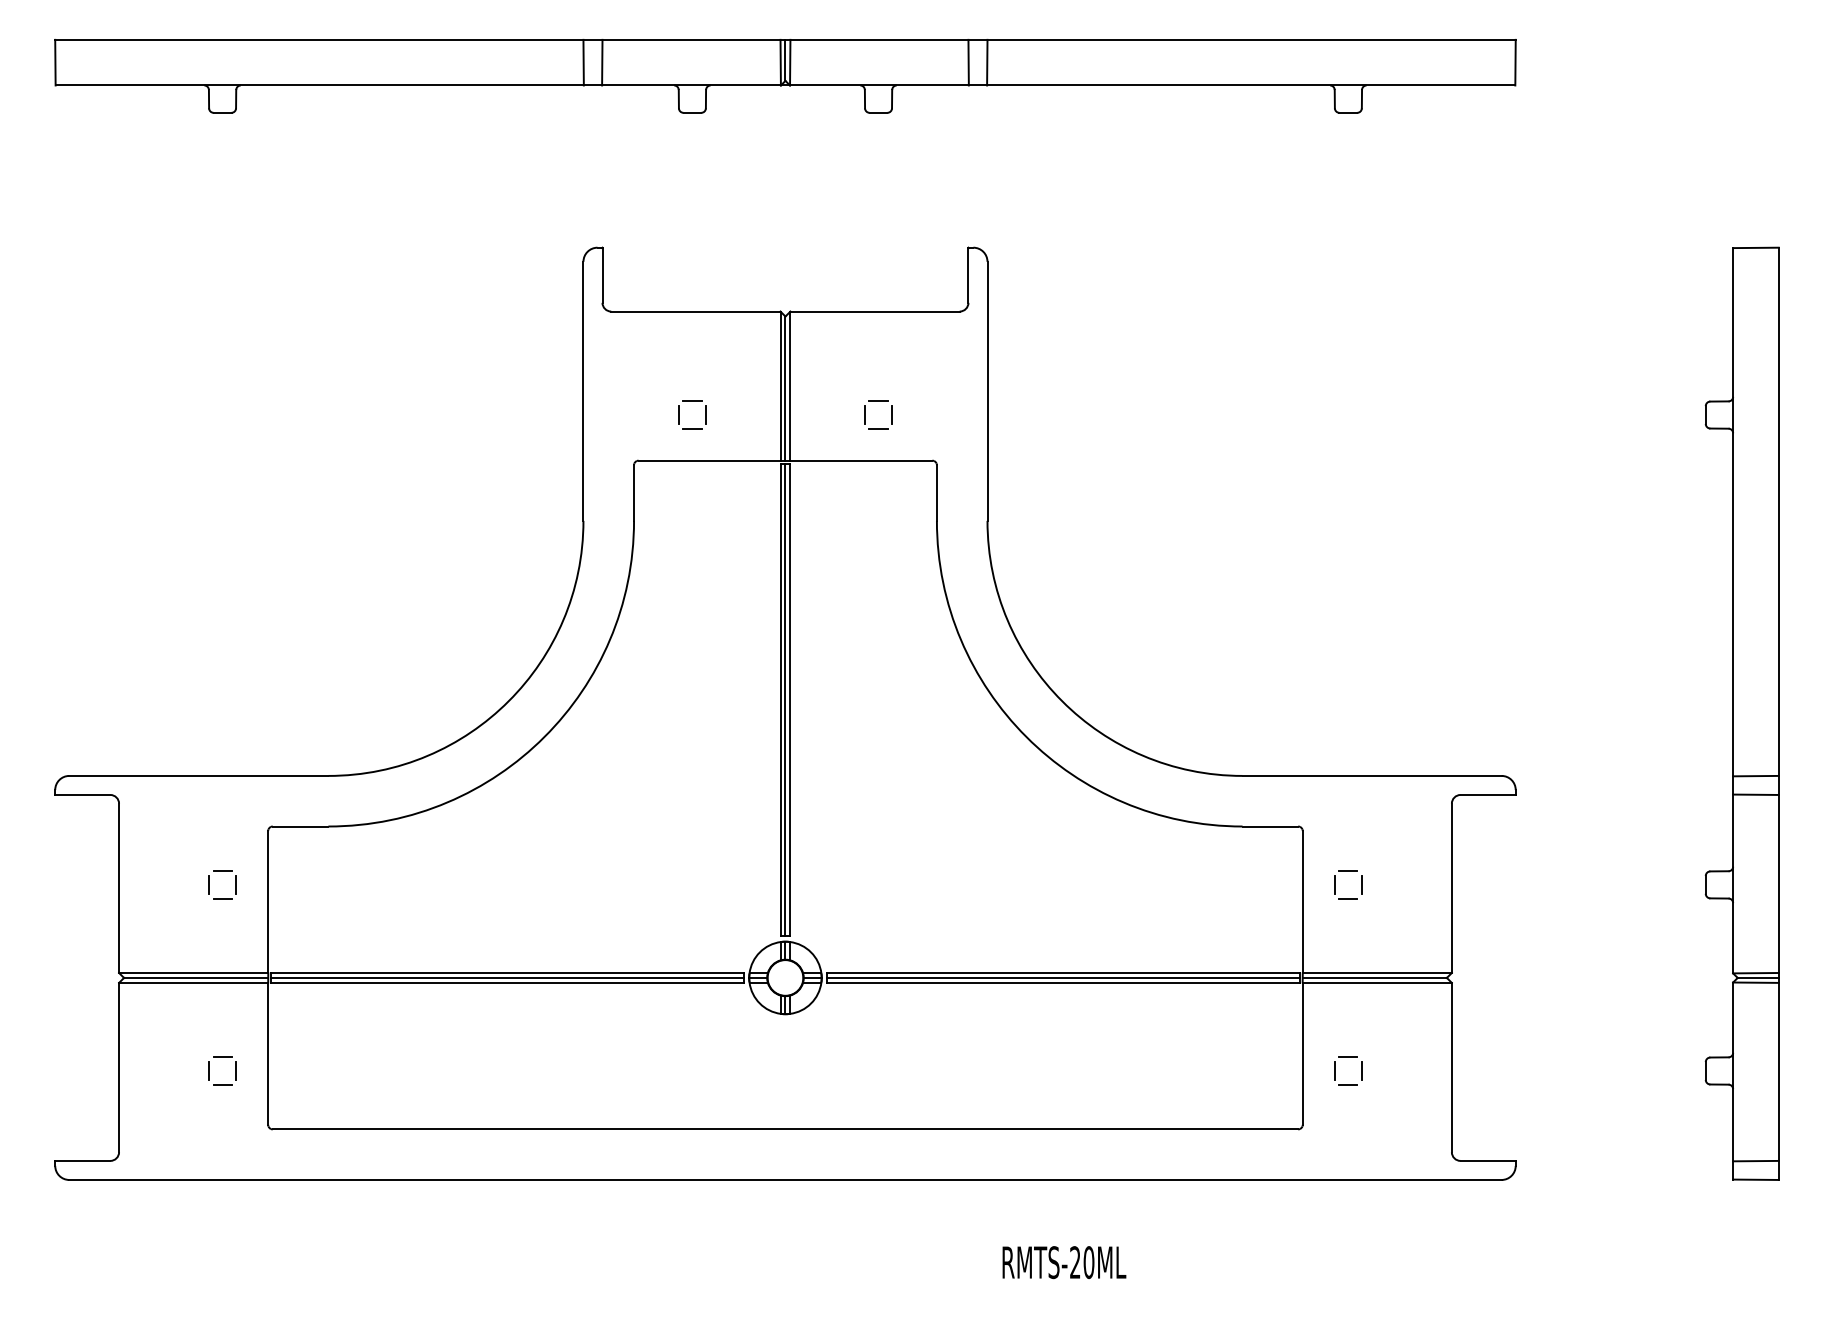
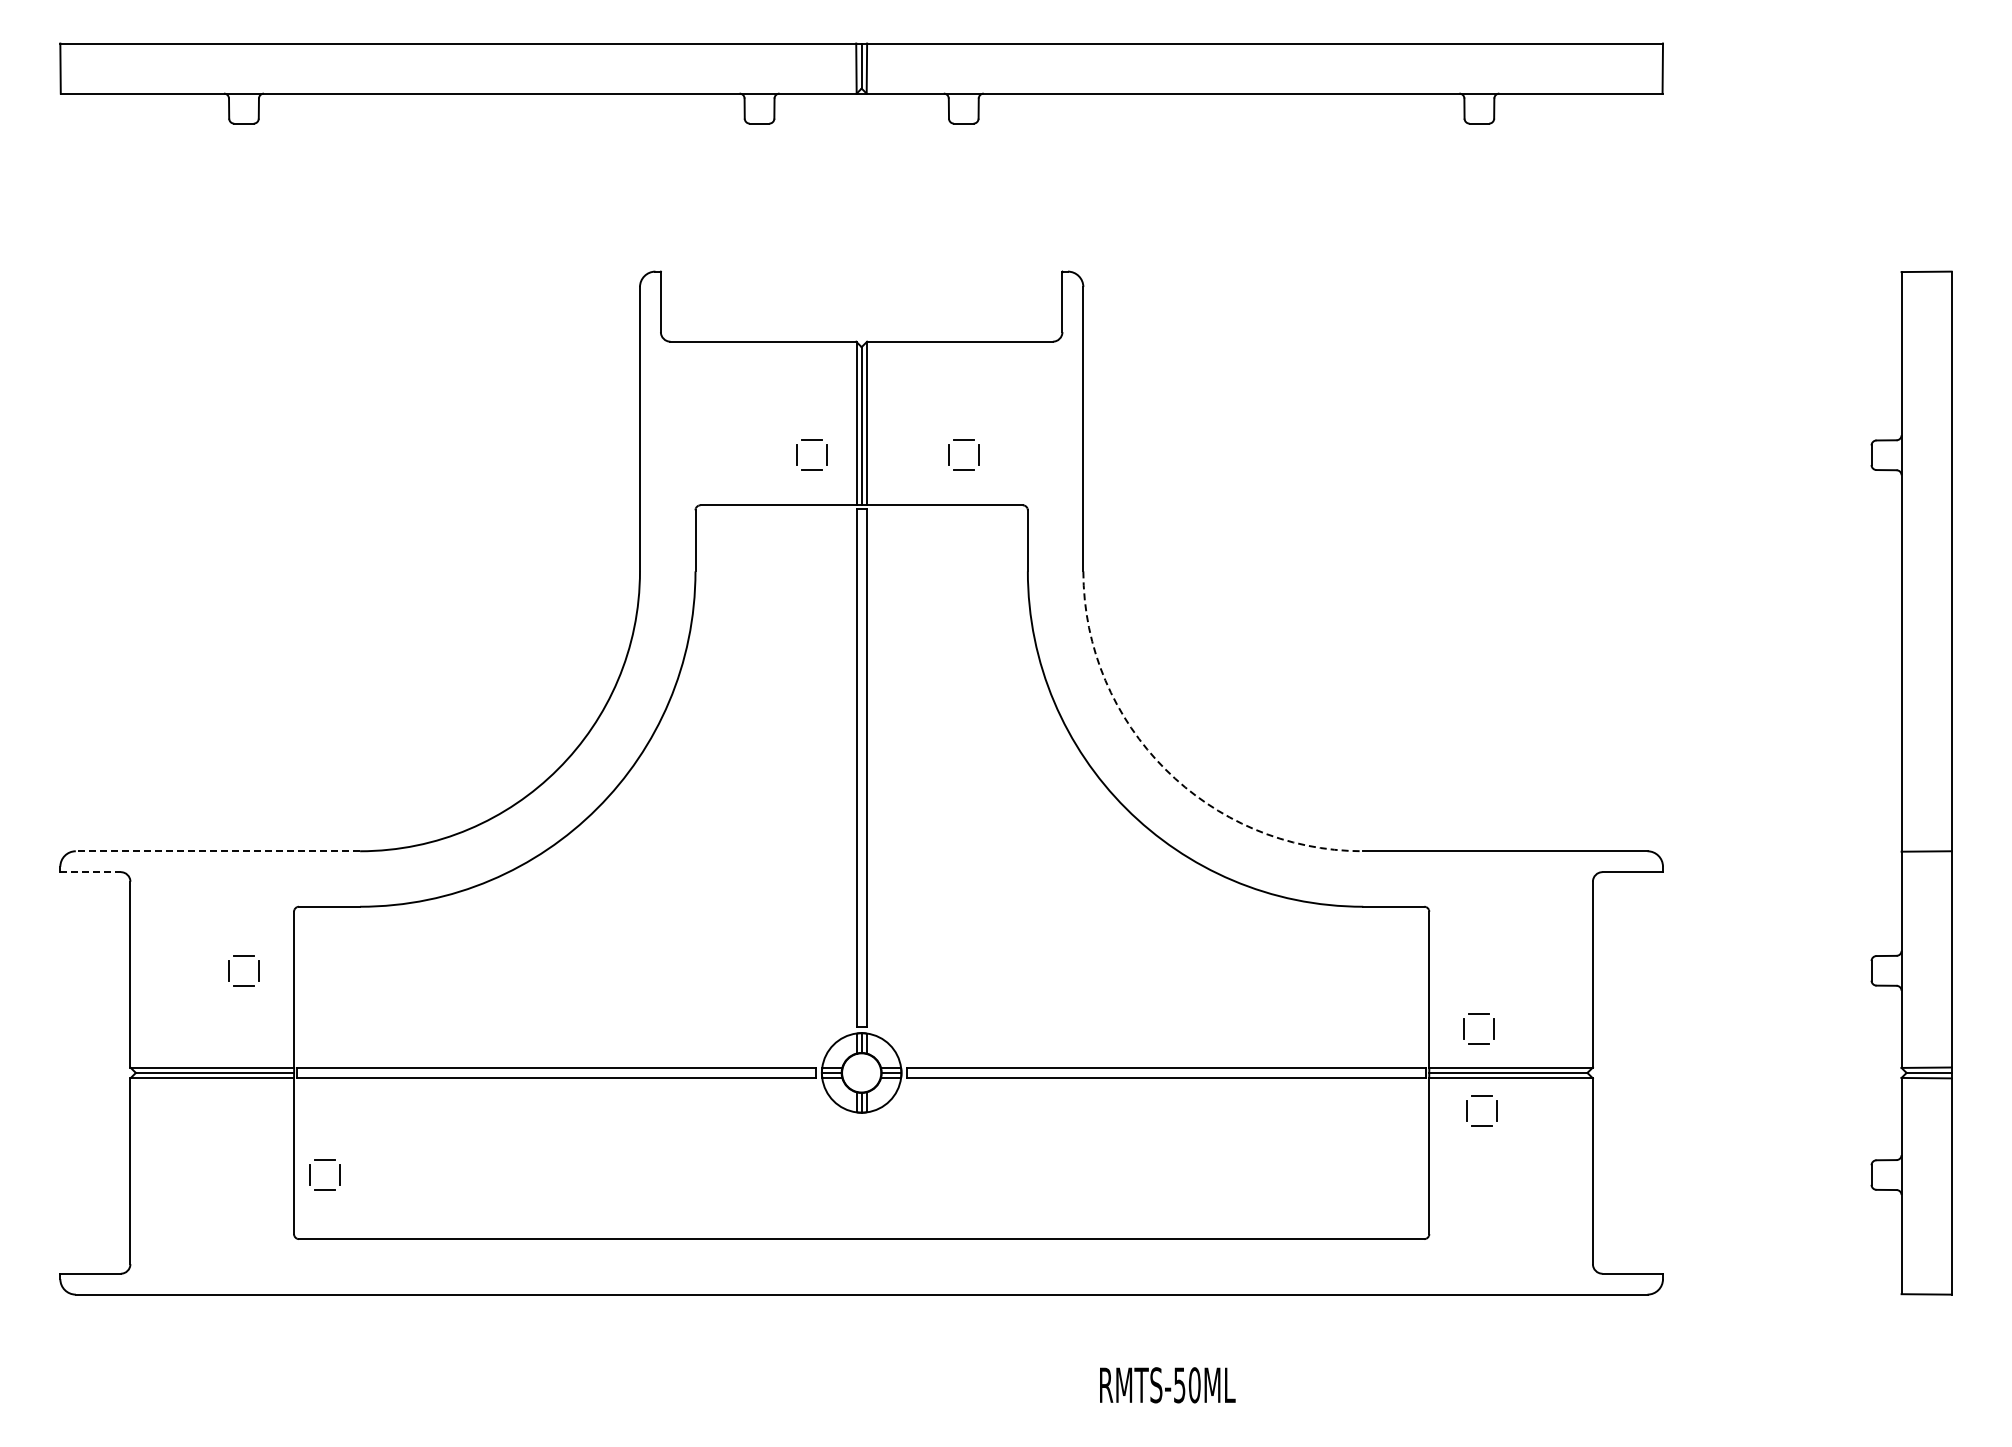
line: (583, 62) -> (640, 68), removed
line: (602, 62) -> (660, 68), removed
line: (968, 62) -> (1062, 68), removed
line: (986, 62) -> (1082, 68), removed
part: (692, 401) -> (811, 440), moved
line: (785, 699) -> (861, 767), removed
arc: (1062, 701) -> (1165, 769), solid -> dashed
line: (198, 776) -> (217, 851), solid -> dashed
line: (1755, 794) -> (1926, 871), removed
line: (83, 795) -> (91, 872), solid -> dashed
part: (1347, 871) -> (1478, 1014), moved
line: (507, 977) -> (556, 1072), removed
line: (1063, 977) -> (1166, 1072), removed
part: (222, 1057) -> (324, 1160), moved
part: (1347, 1057) -> (1481, 1096), moved
line: (1755, 1160) -> (1926, 1273), removed
text: (1075, 1262) -> (1179, 1385), RMTS-20ML -> RMTS-50ML

